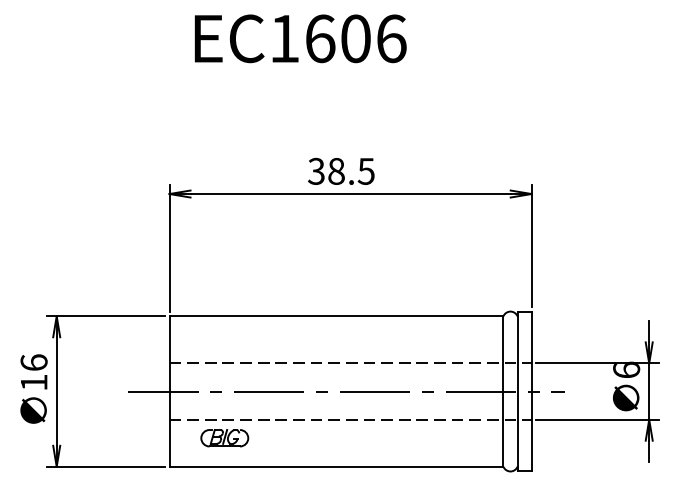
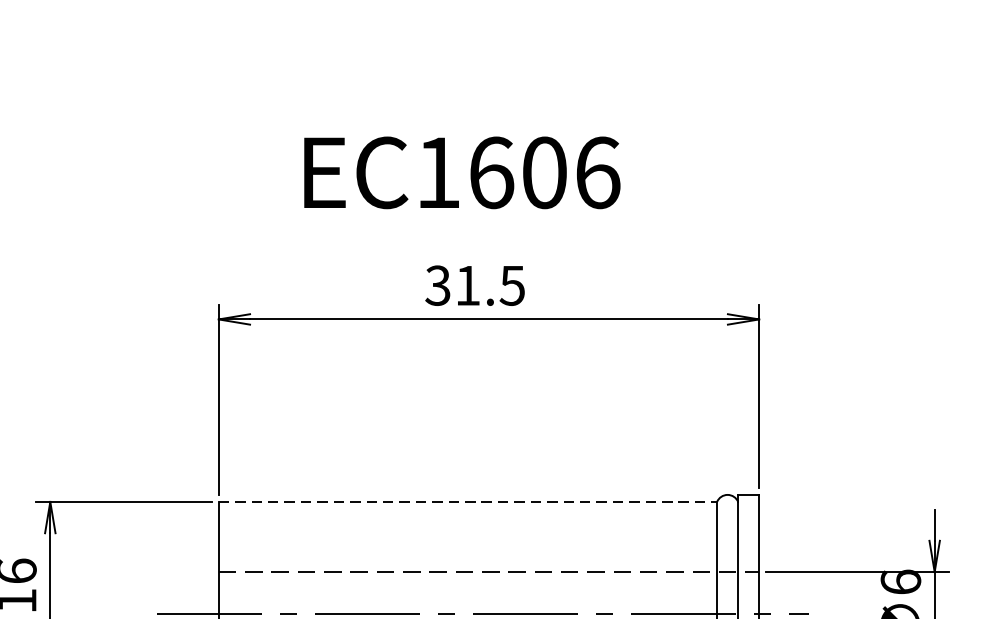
text: (300, 38) -> (461, 172), moved
text: (336, 171) -> (467, 285), 38.5 -> 31.5
line: (336, 316) -> (467, 502), solid -> dashed

